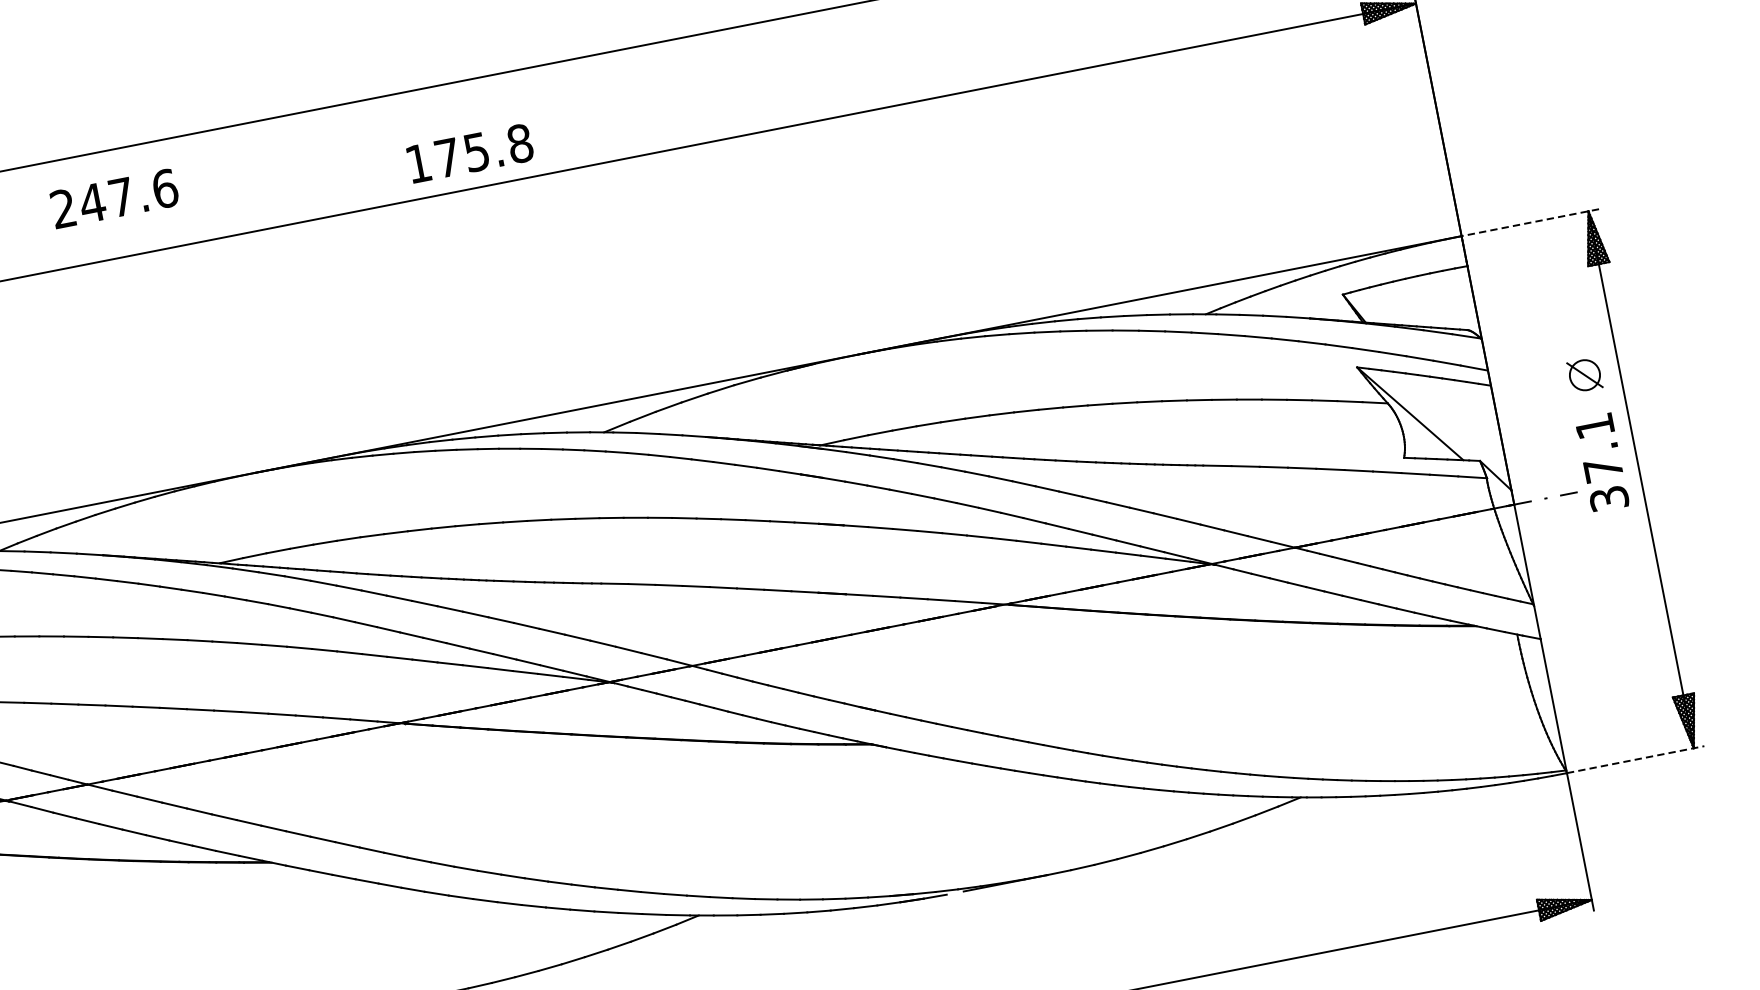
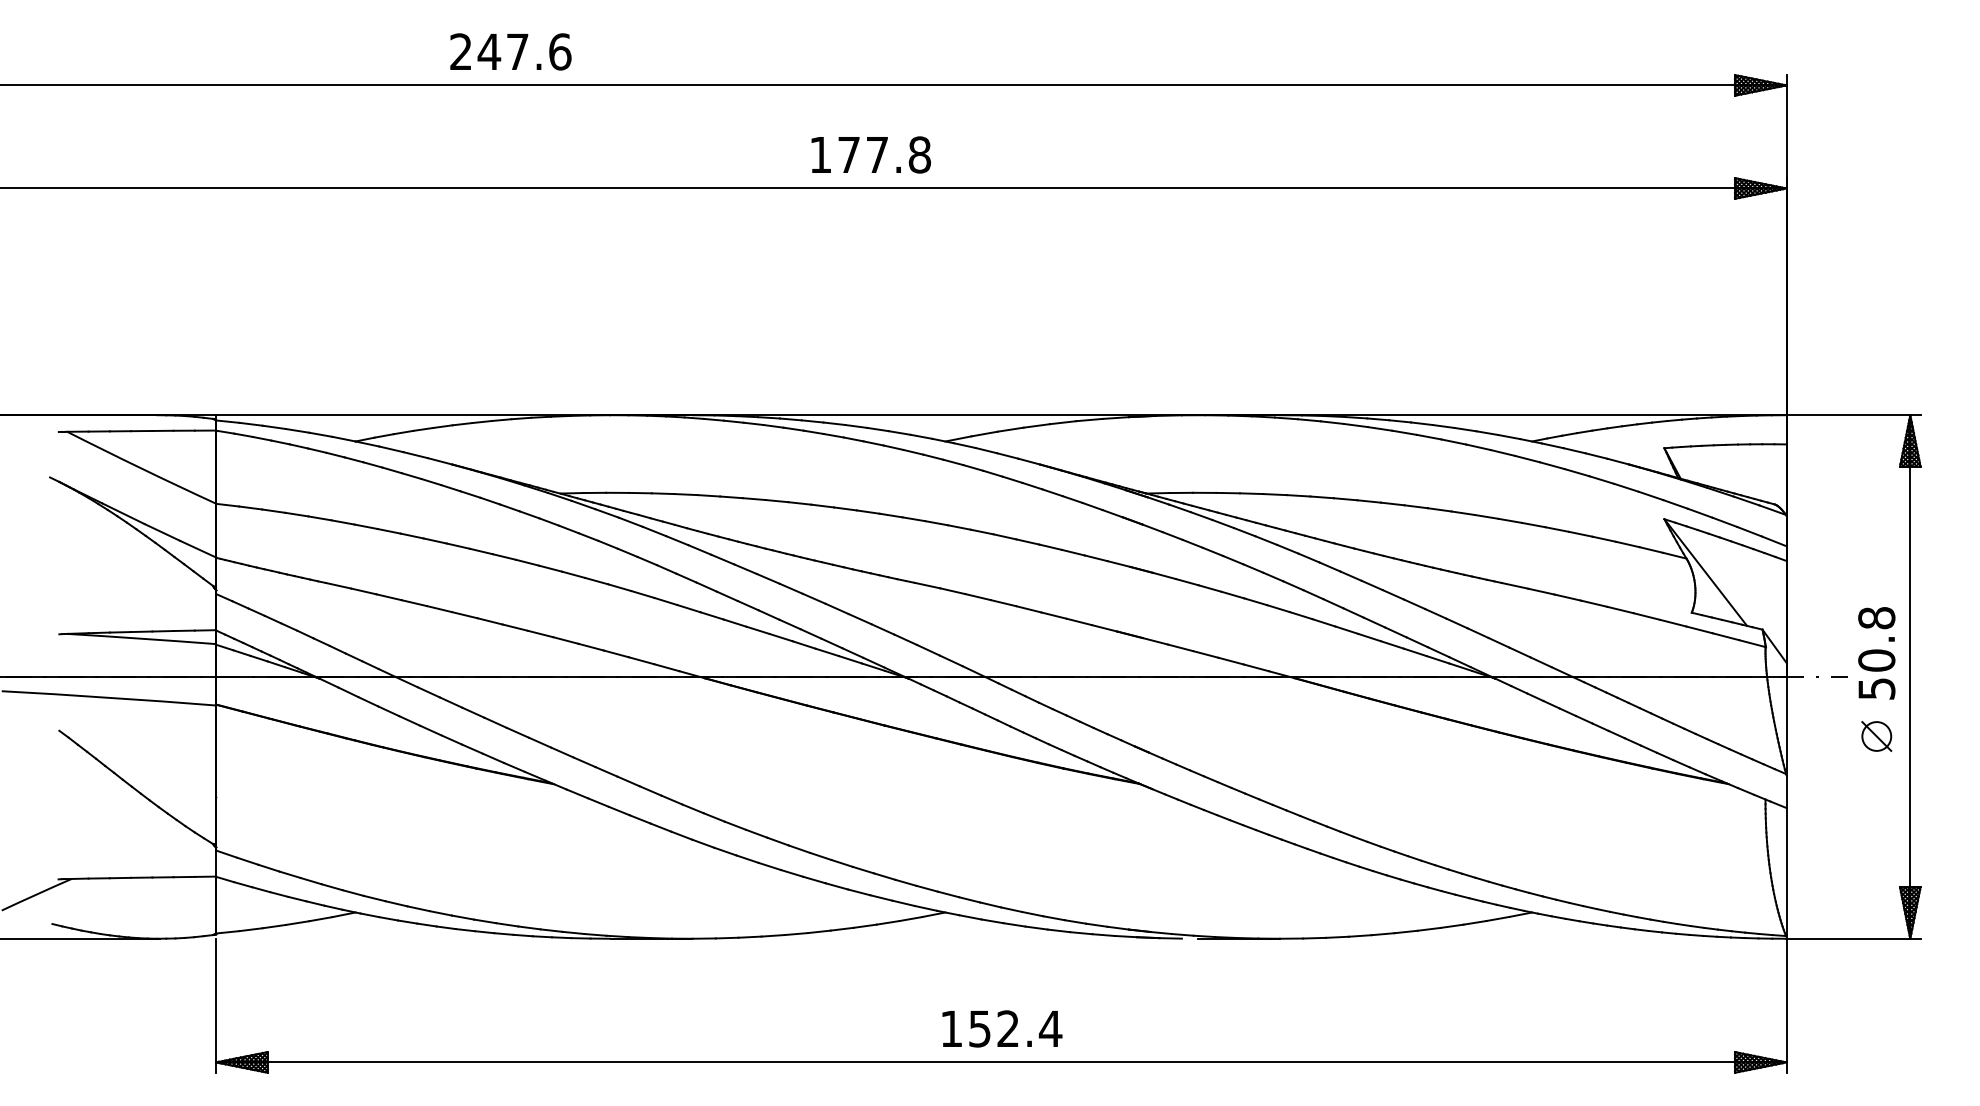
text: (475, 152) -> (876, 155), 175.8 -> 177.8
text: (114, 198) -> (510, 51), moved
line: (1530, 223) -> (1853, 415), dashed -> solid
part: (1584, 375) -> (1876, 736), moved
text: (1601, 461) -> (1876, 652), 37.1 -> 50.8
line: (1635, 759) -> (1853, 938), dashed -> solid

